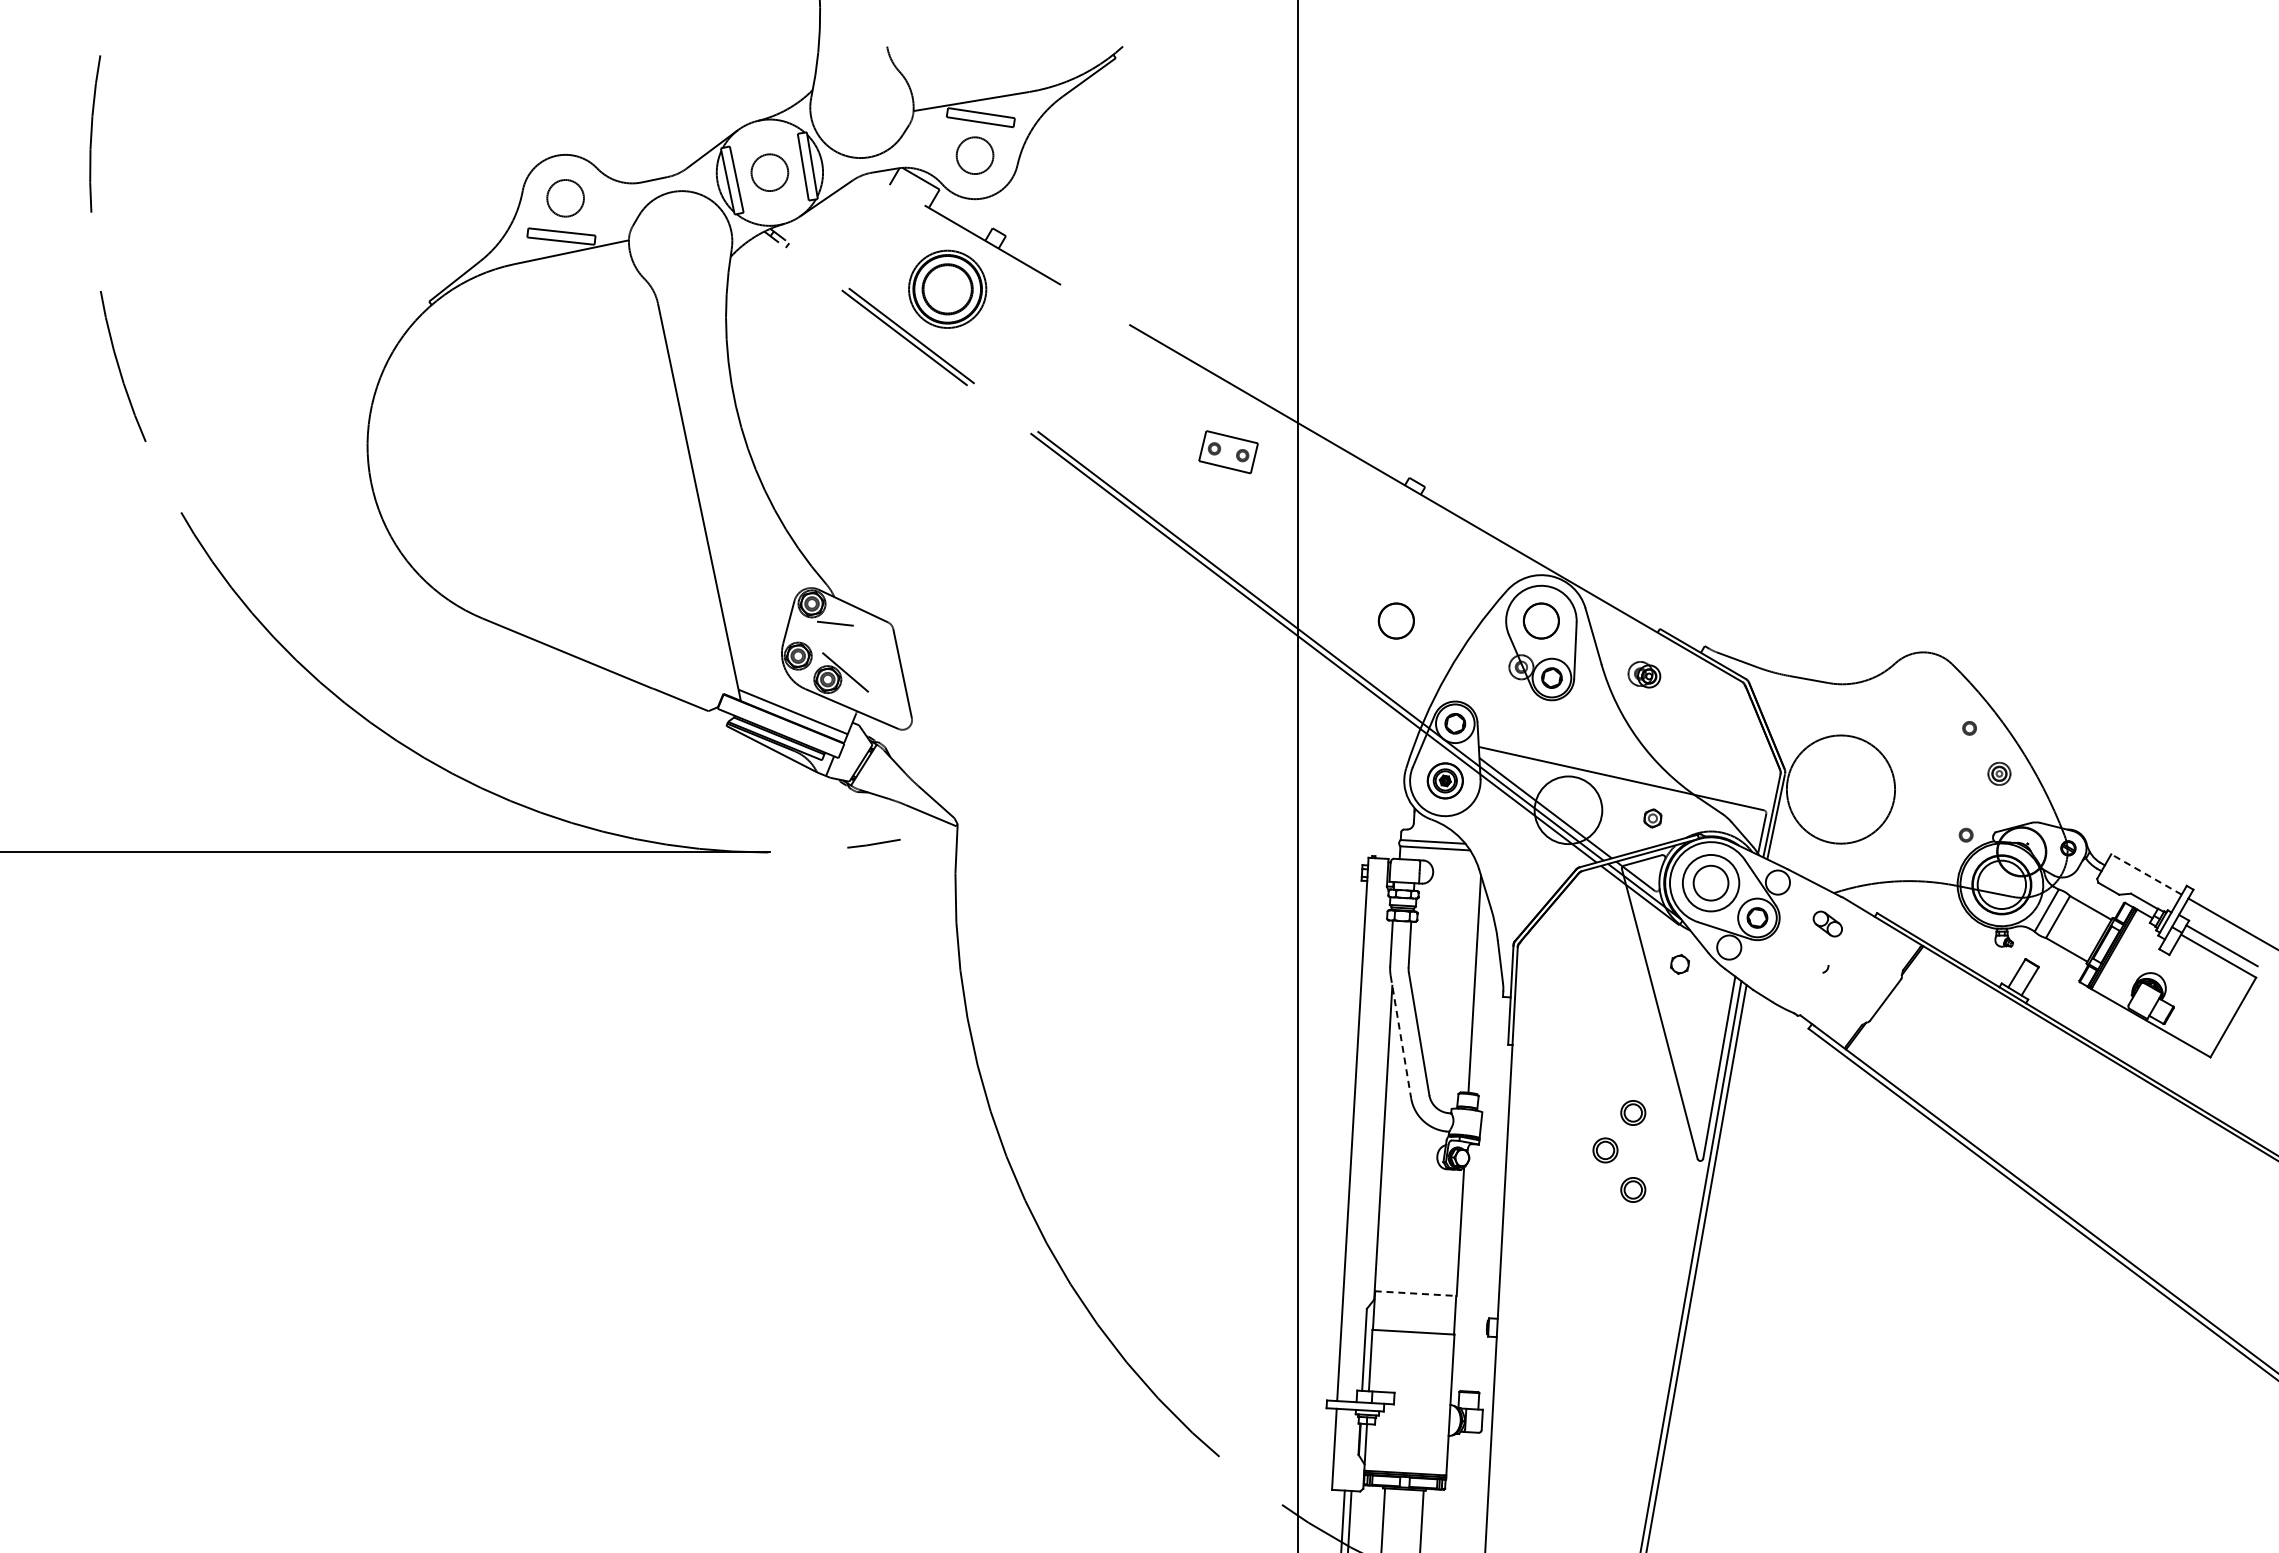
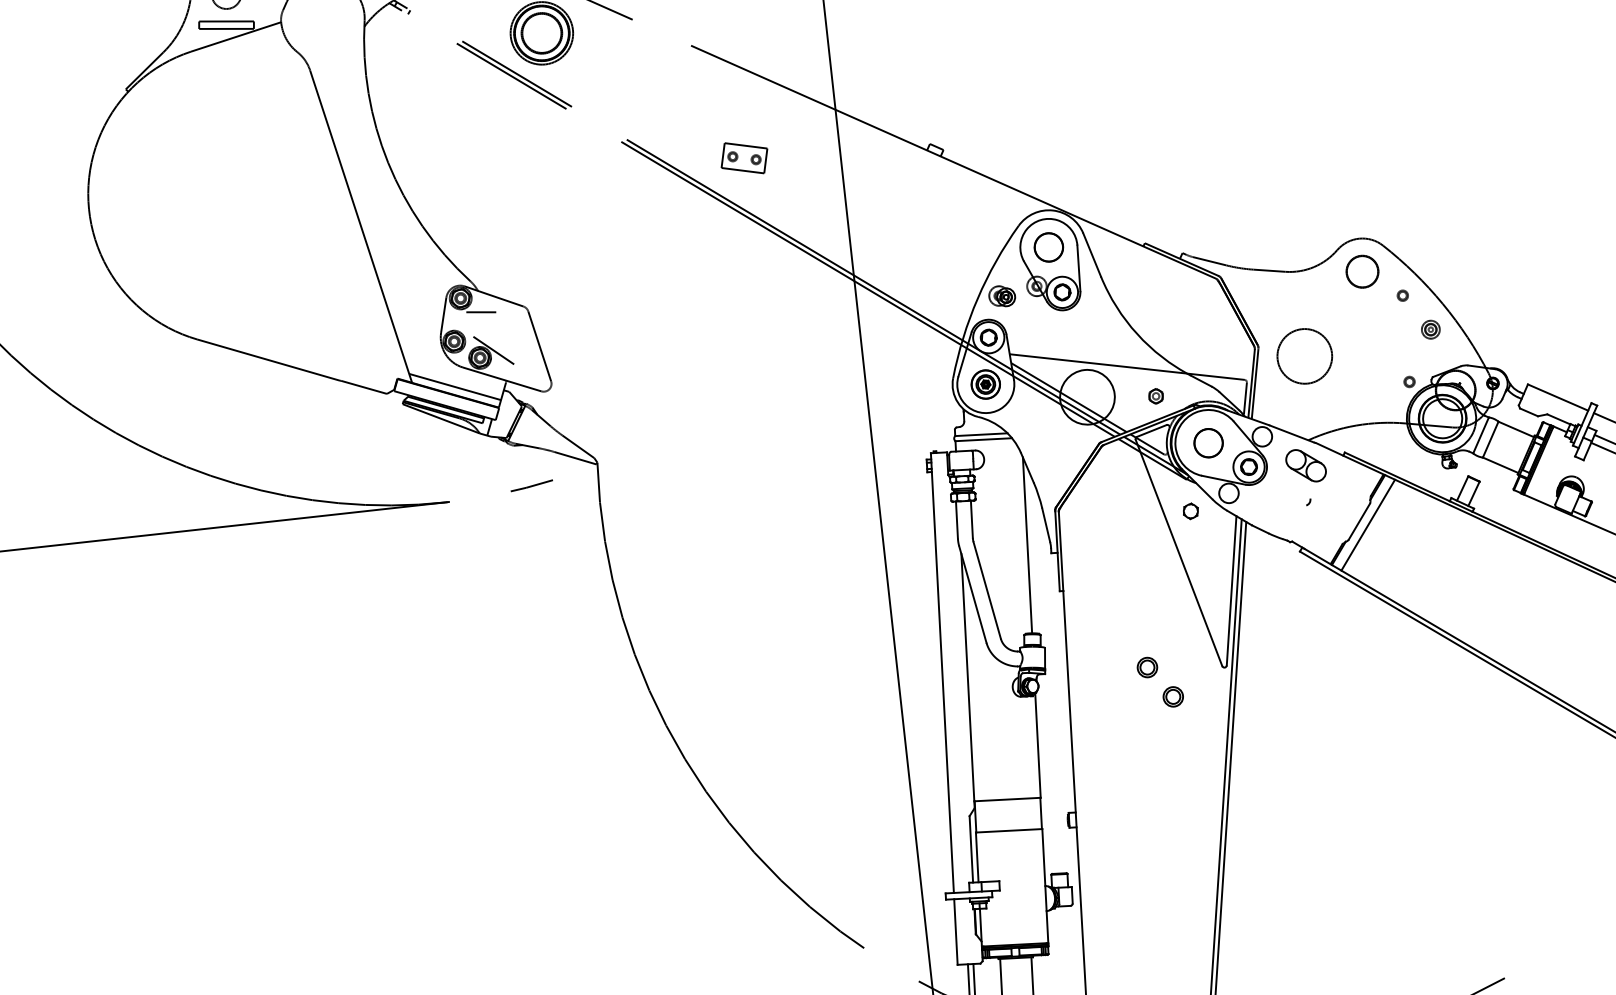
part: (1228, 452) -> (744, 158), moved
circle: (1395, 620) -> (931, 259), removed
part: (1644, 674) -> (1002, 296), moved
part: (1922, 693) -> (1361, 271), added
circle: (1840, 789) -> (1304, 356), size x0.62
line: (2146, 874) -> (1558, 397), dashed -> solid
circle: (1710, 882) -> (1208, 442), size x0.62
part: (1827, 923) -> (1305, 465), size x1.67
line: (1895, 1005) -> (1367, 525), added
line: (1401, 1037) -> (973, 594), dashed -> solid
part: (1633, 1112) -> (1166, 634), removed
line: (1416, 1293) -> (1008, 799), dashed -> solid

